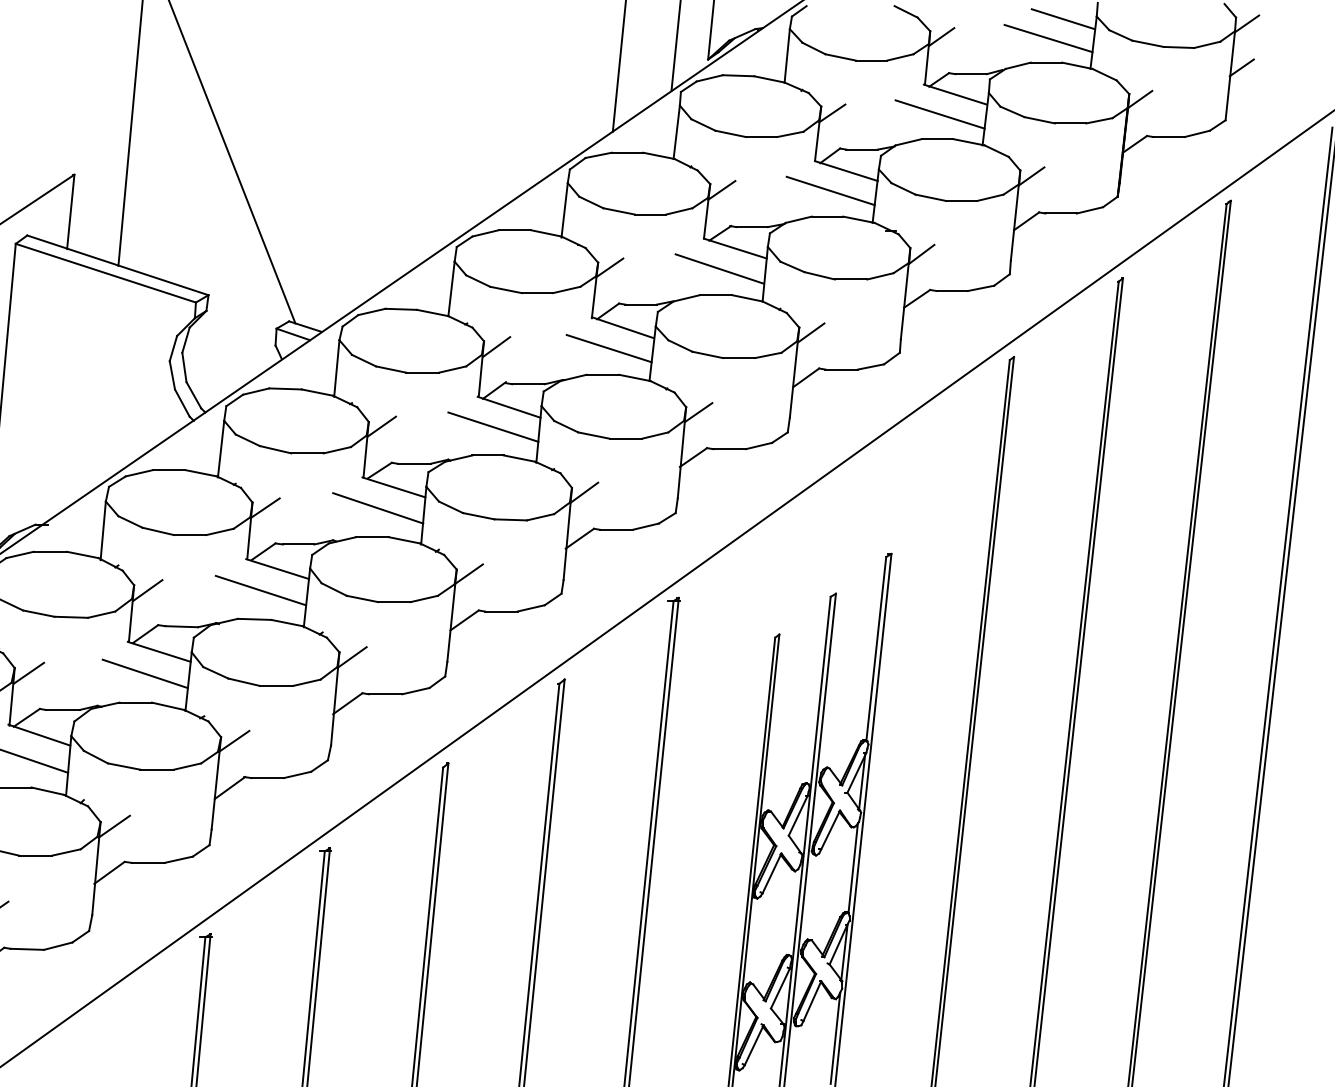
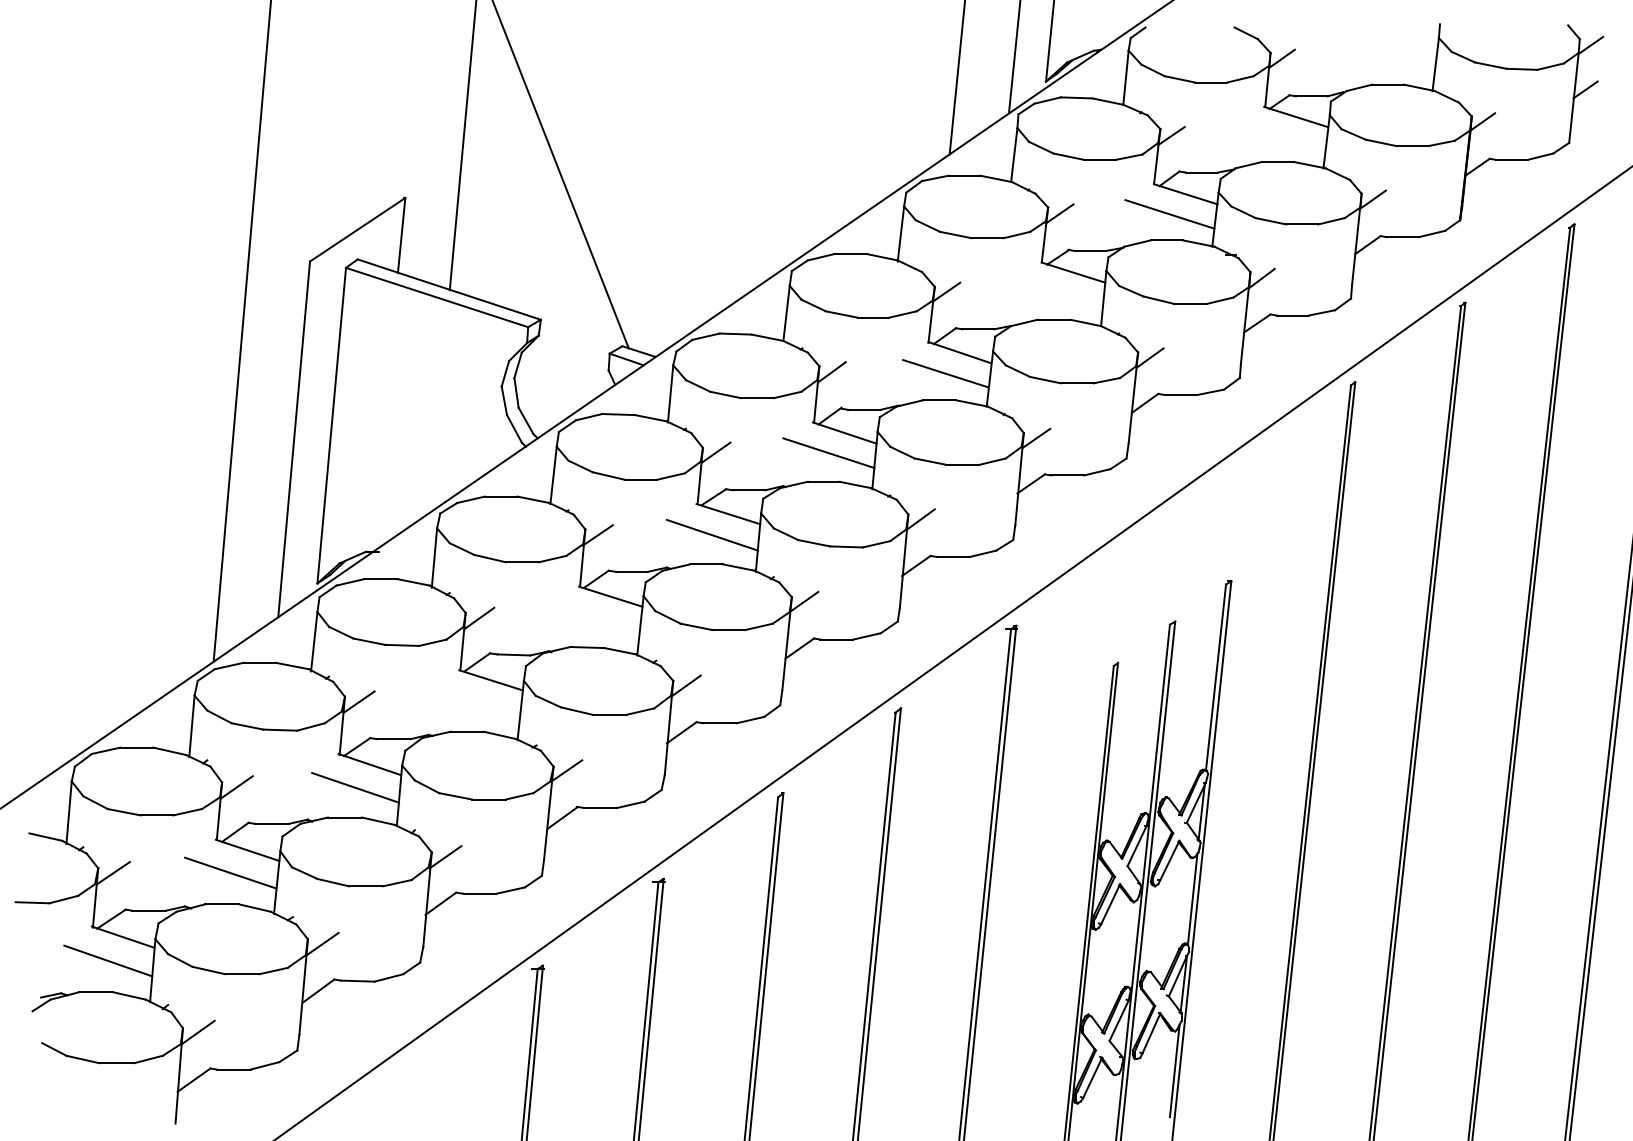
line: (1062, 18) -> (1404, 40), removed
line: (1047, 38) -> (1389, 60), removed
line: (940, 113) -> (1280, 136), removed
line: (719, 269) -> (1057, 293), removed
line: (260, 590) -> (593, 618), removed
line: (144, 673) -> (476, 702), removed

